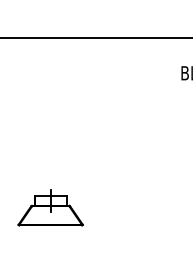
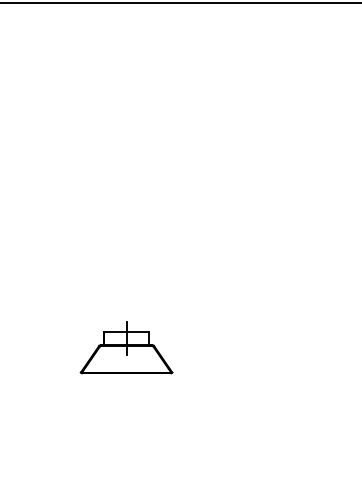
part: (50, 207) -> (126, 347), size x0.7

